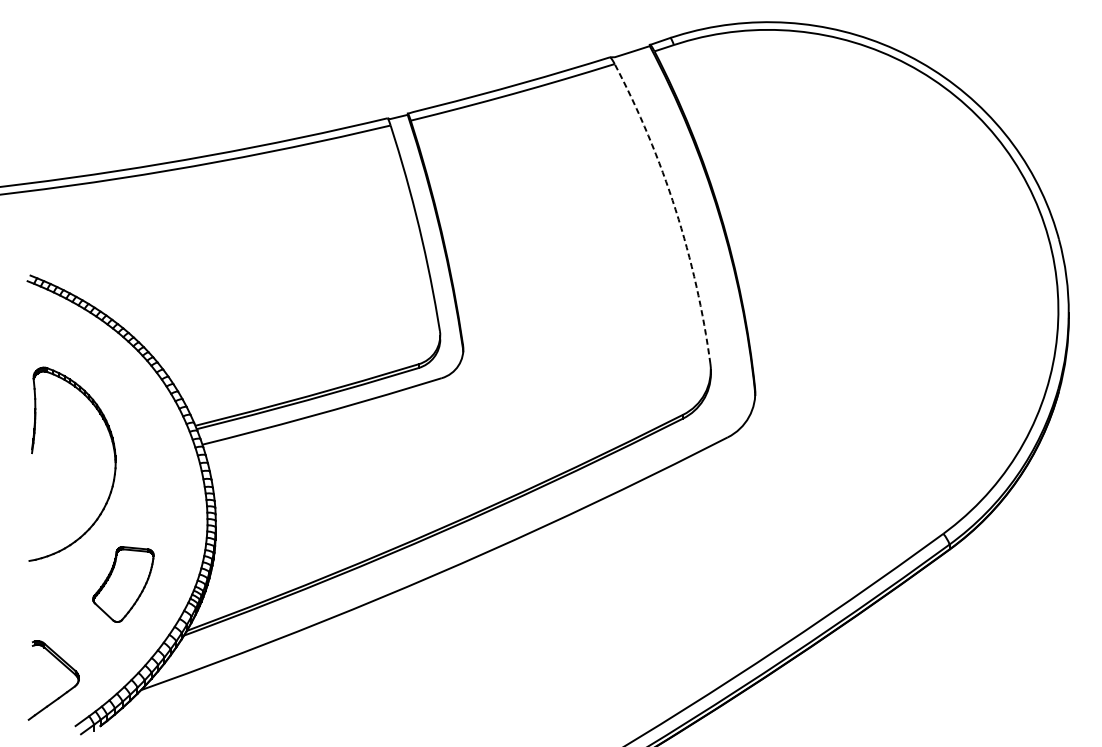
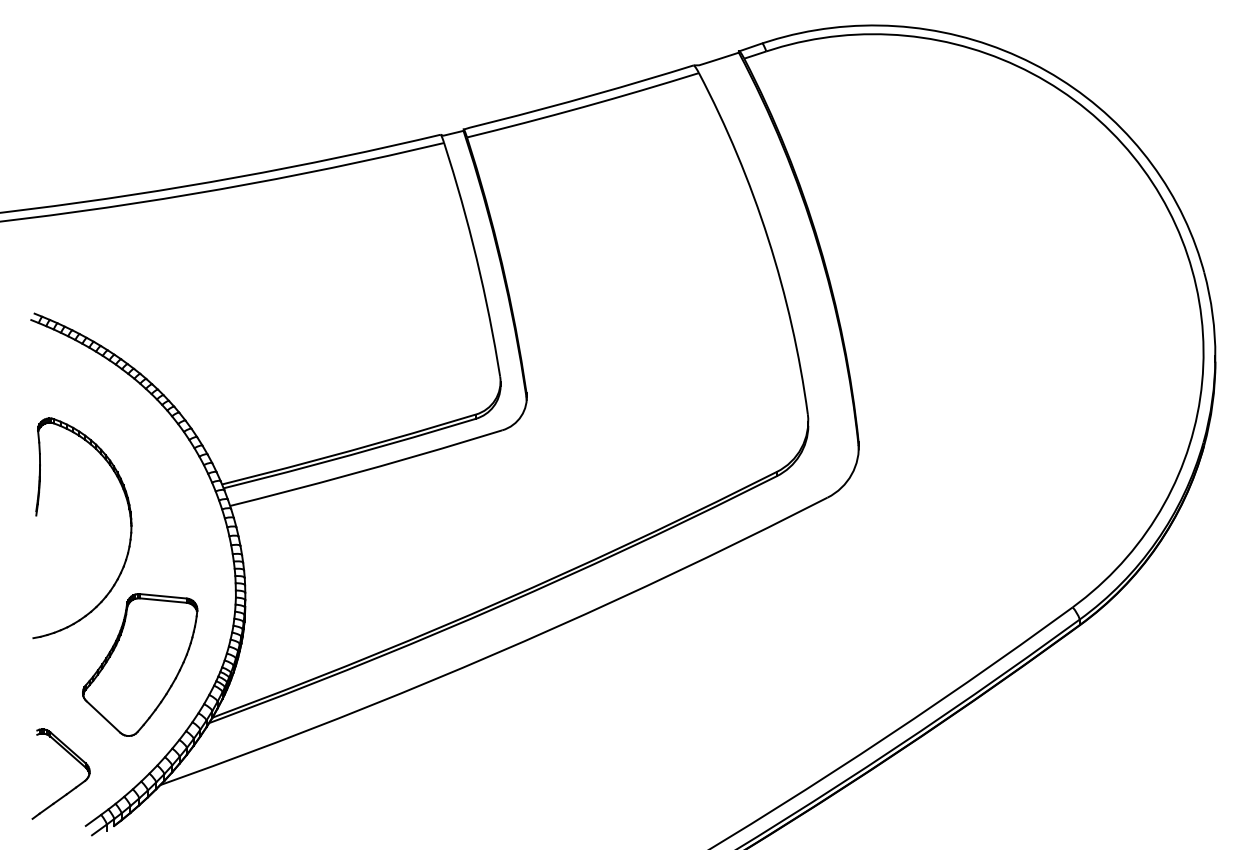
arc: (675, 209) -> (768, 238), dashed -> solid
part: (123, 584) -> (140, 664), size x1.67

